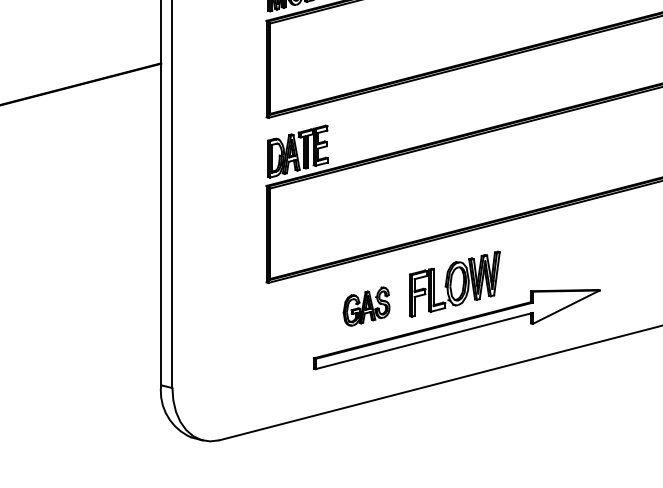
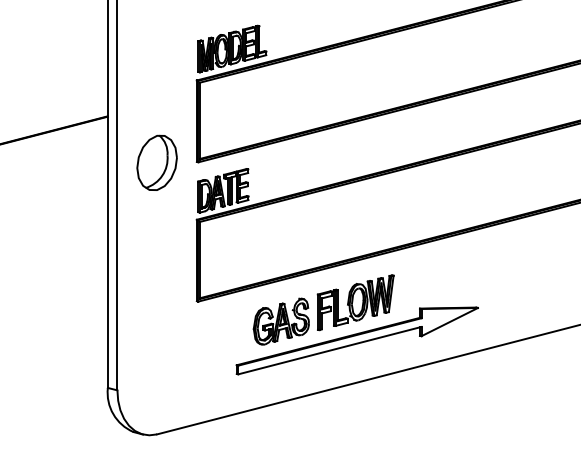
part: (218, 118) -> (156, 162), added
part: (365, 306) -> (280, 321), size x1.43

